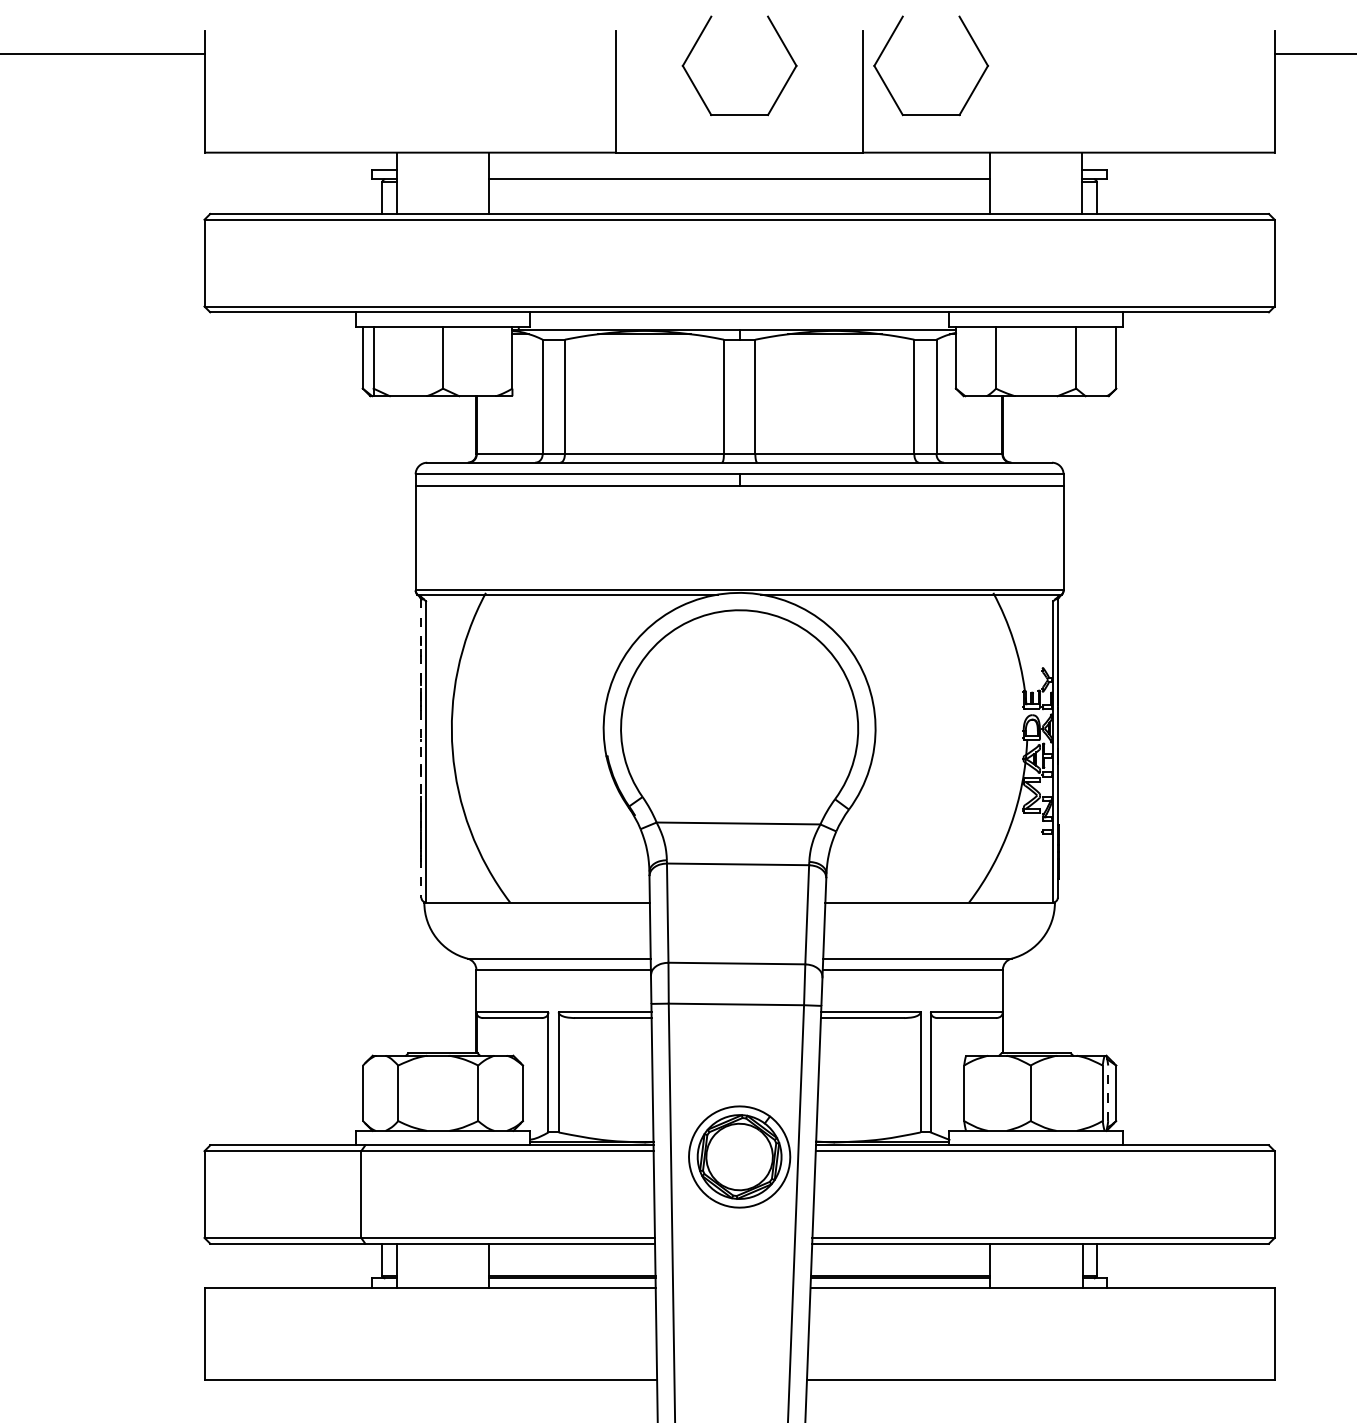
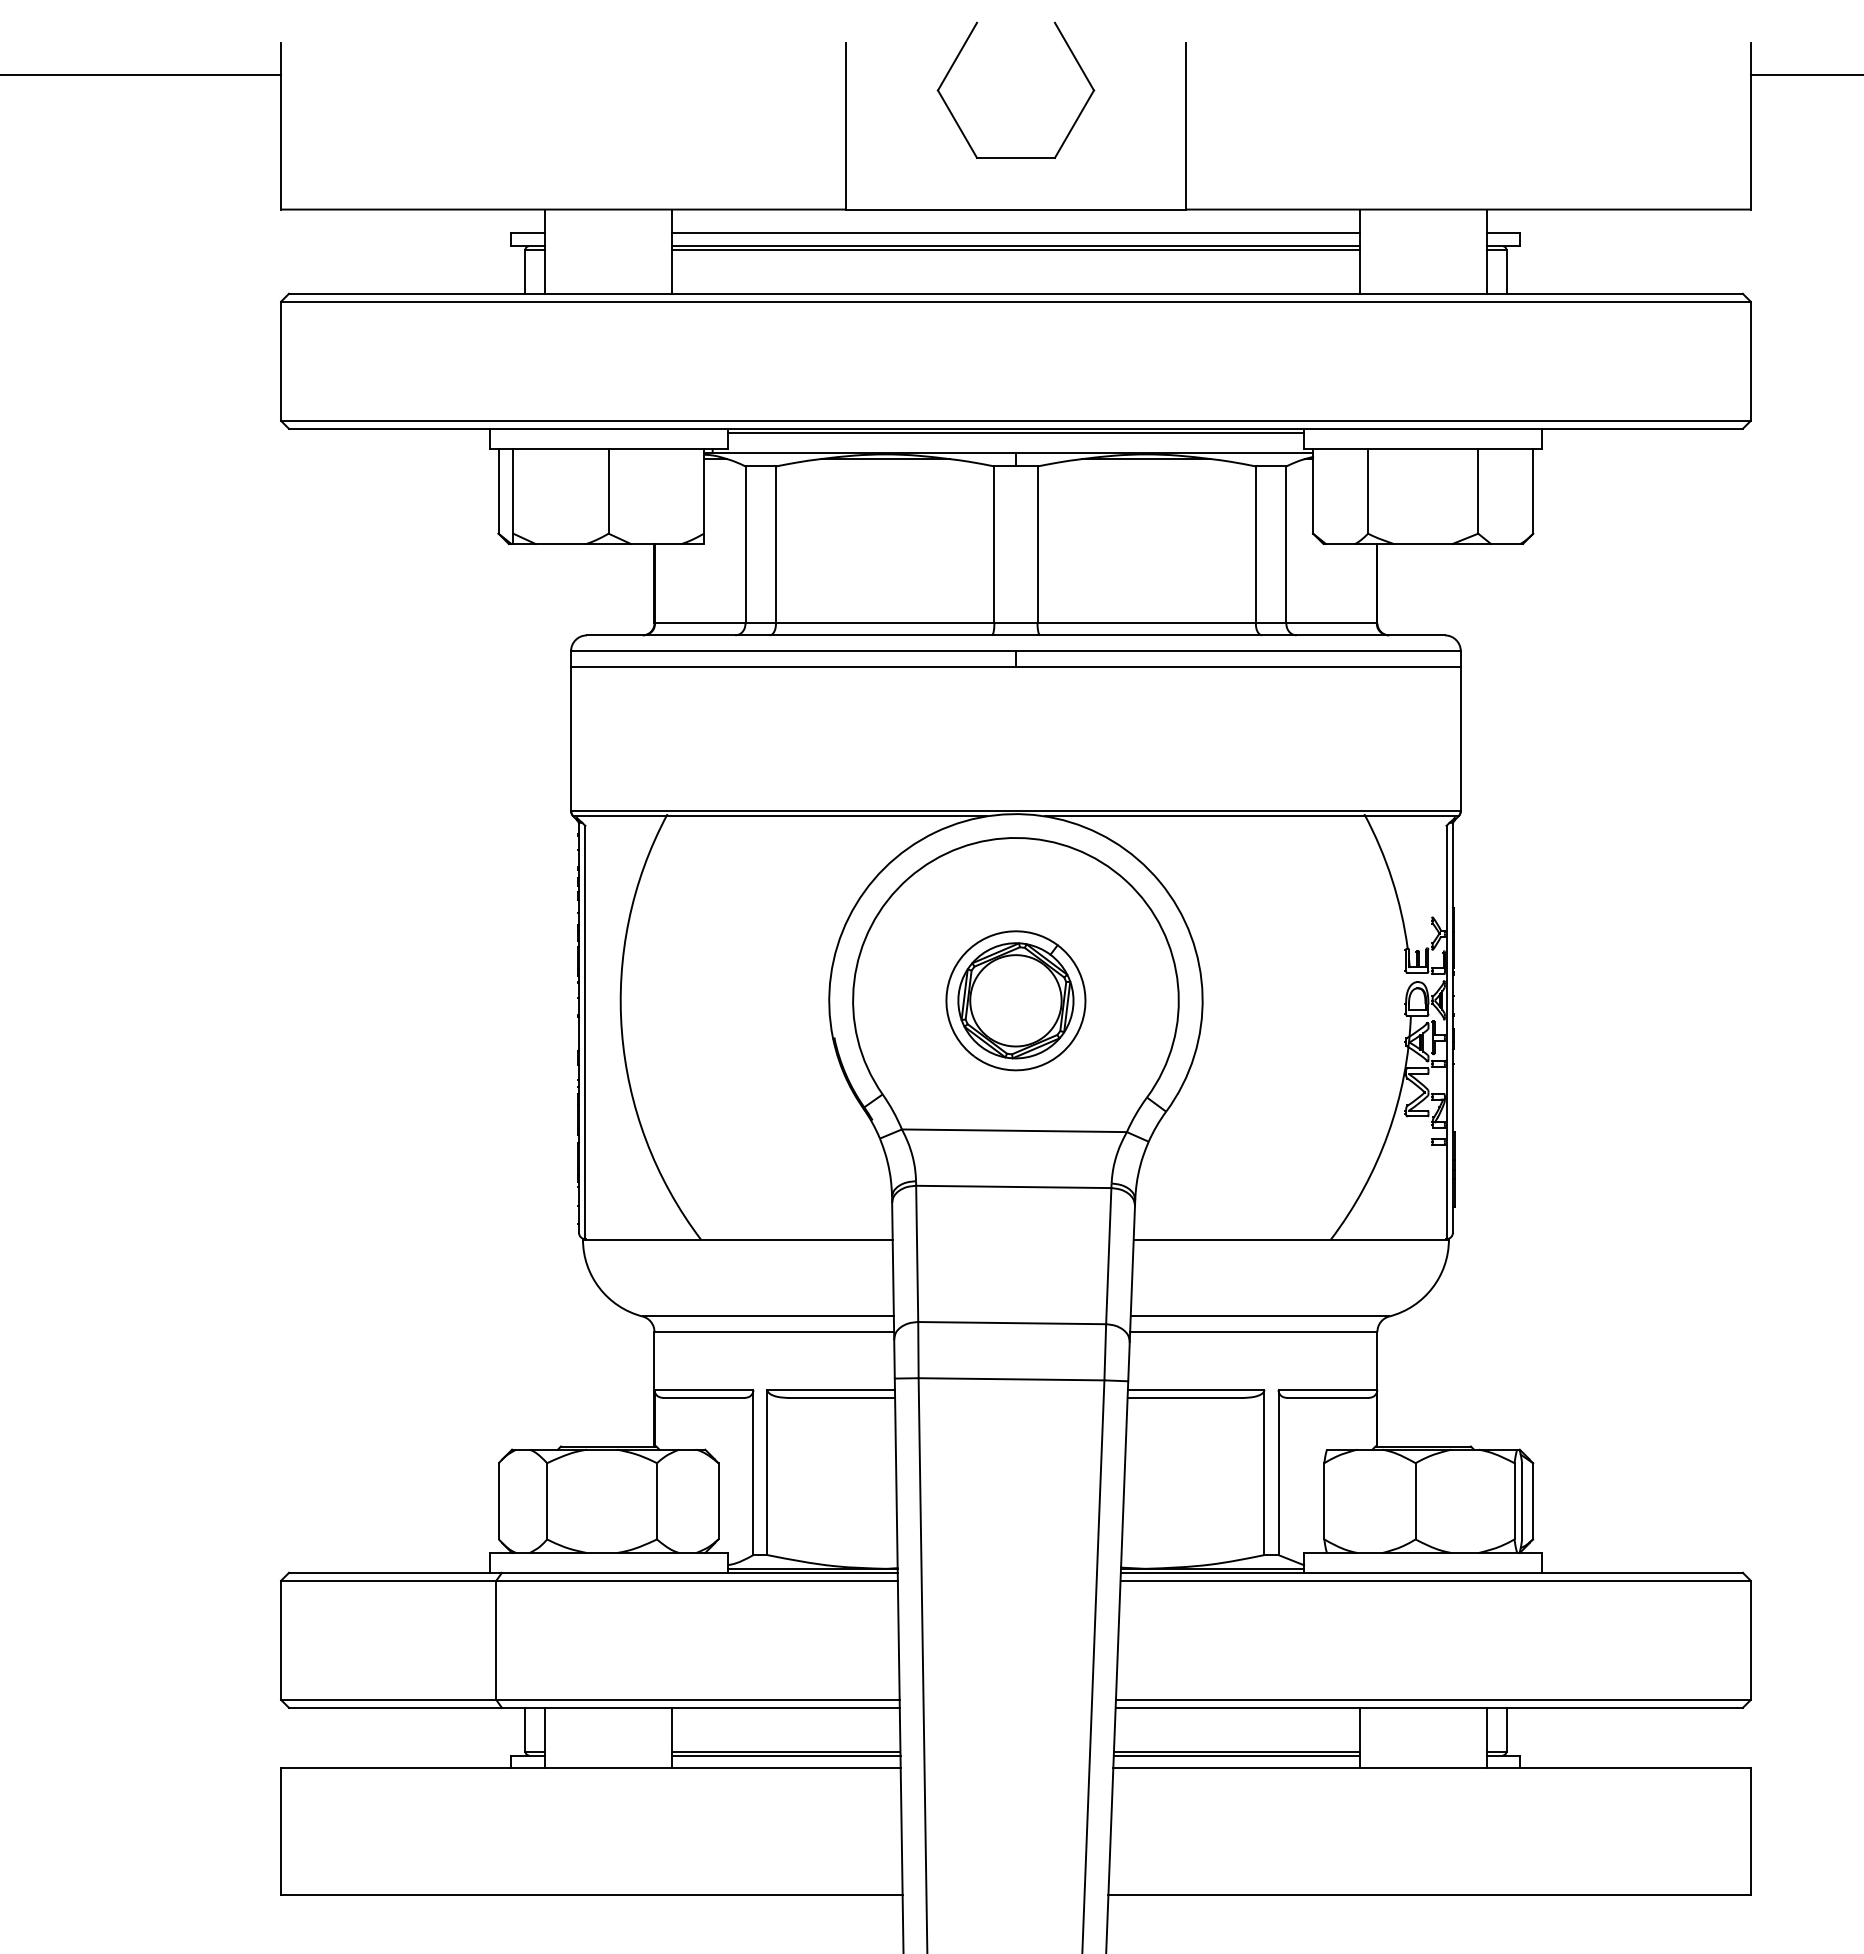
part: (889, 41) -> (1221, 57), removed
line: (739, 170) -> (1015, 233), added
line: (739, 182) -> (1015, 250), added
line: (739, 314) -> (1015, 432), added
line: (421, 749) -> (579, 1028), dashed -> solid
line: (1108, 1092) -> (1522, 1500), dashed -> solid
part: (739, 1156) -> (1015, 1000), moved

